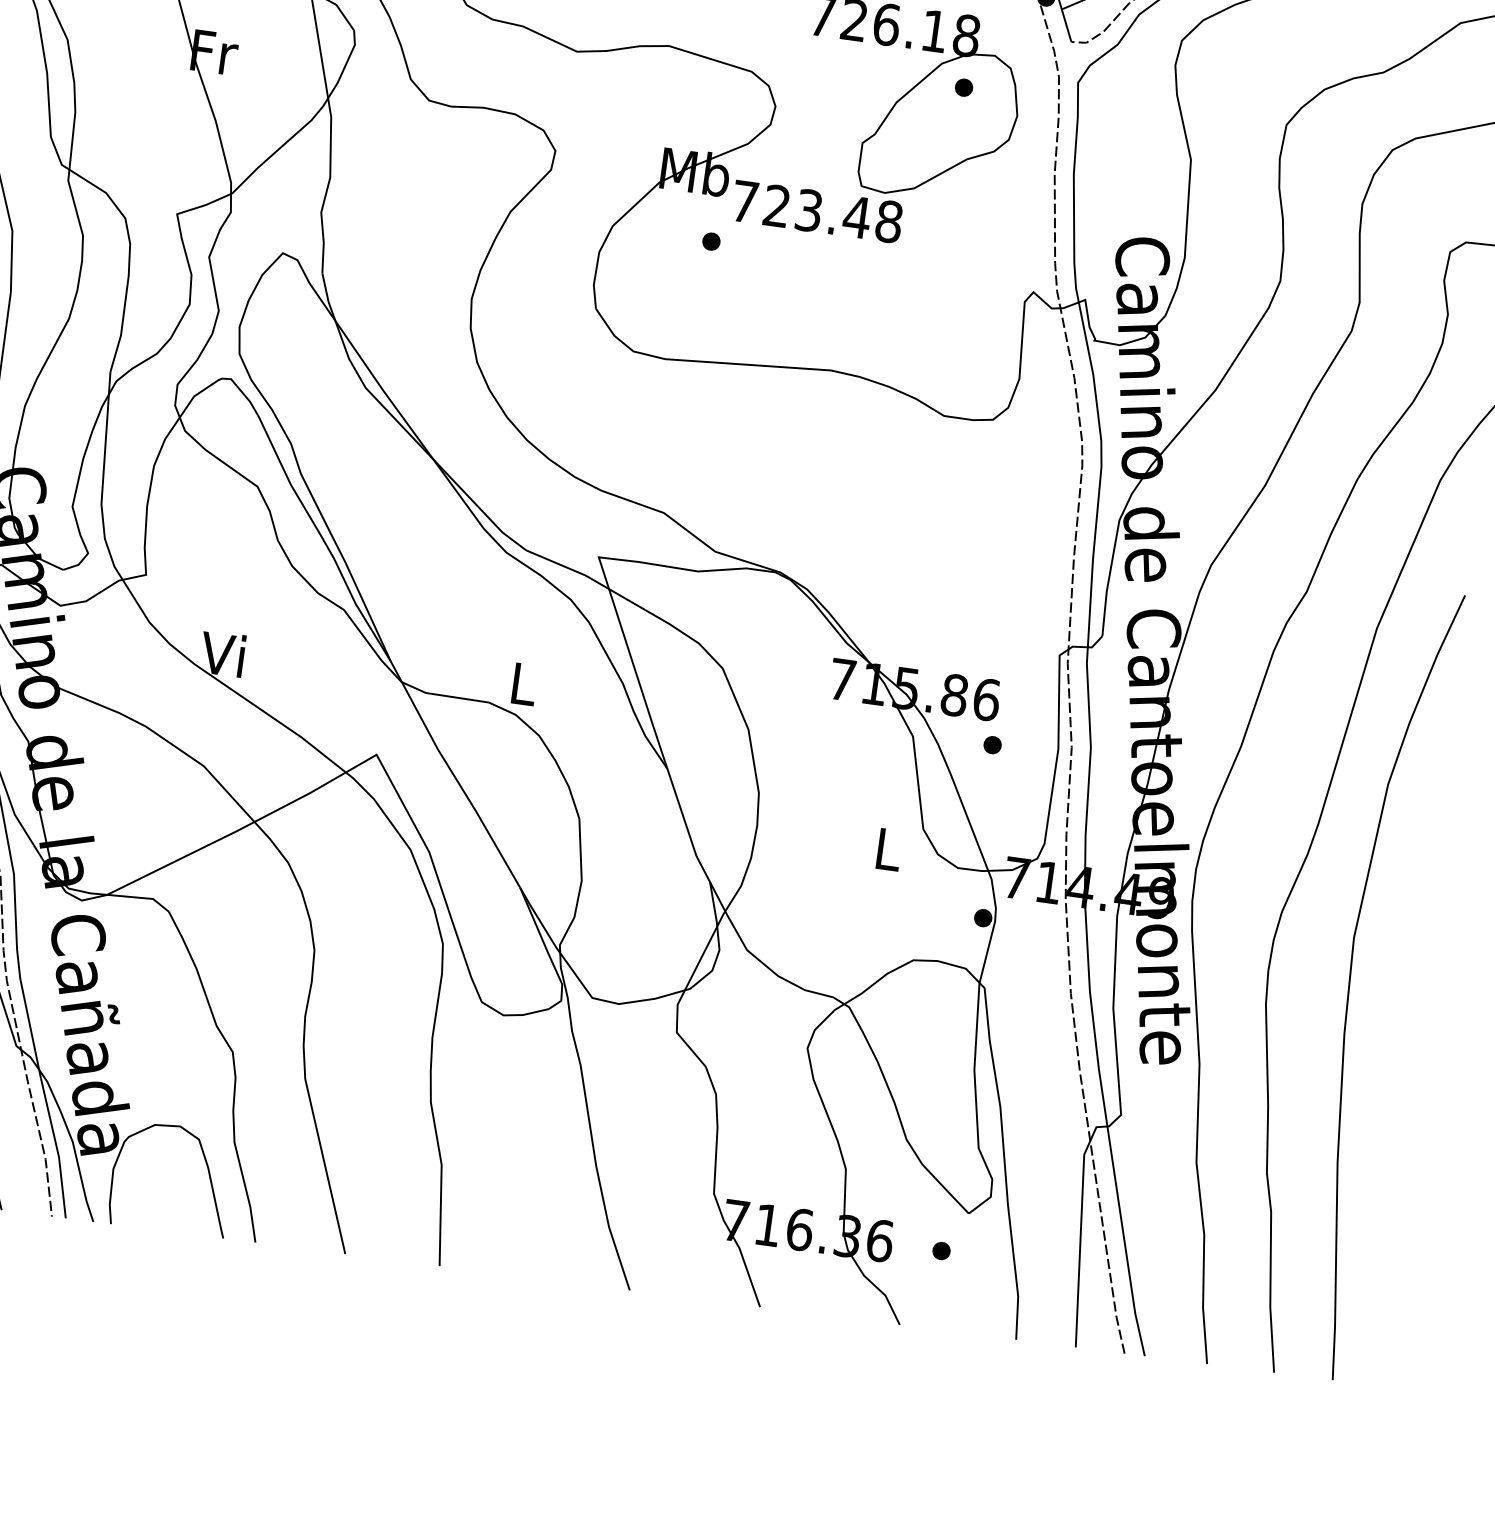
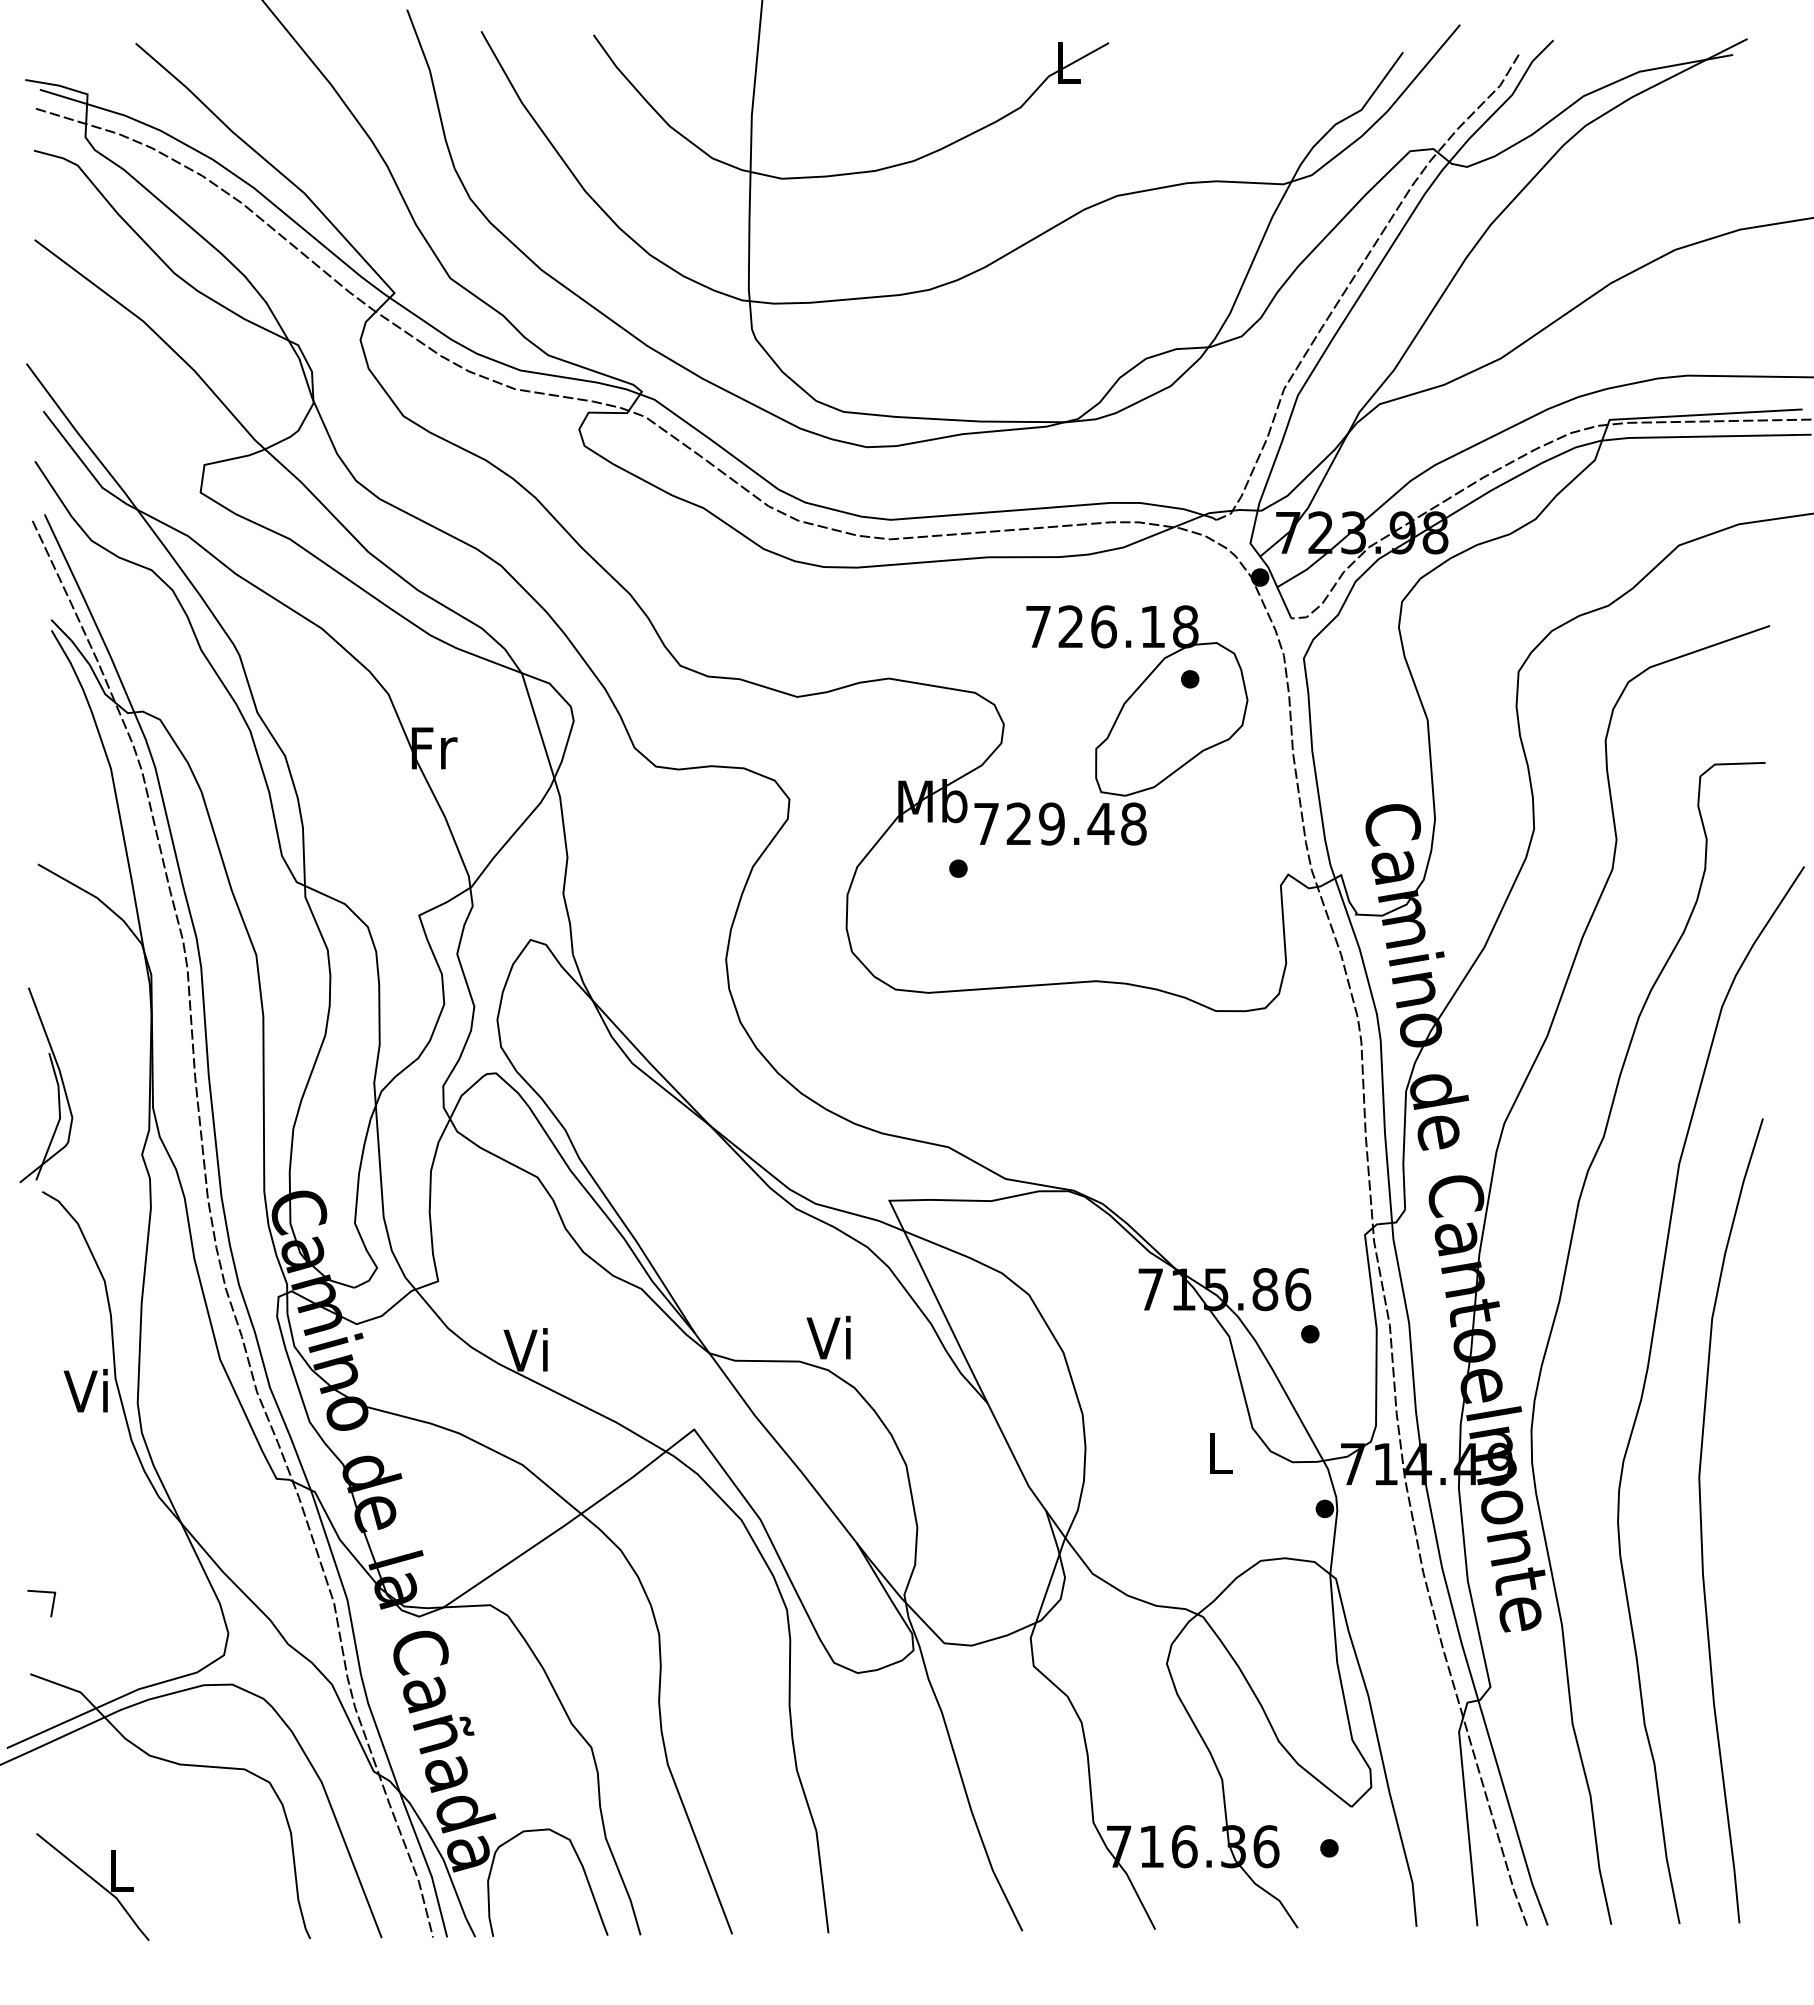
text: (808, 210) -> (1051, 823), 723.48 -> 729.48
text: (520, 682) -> (828, 1337), L -> Vi

